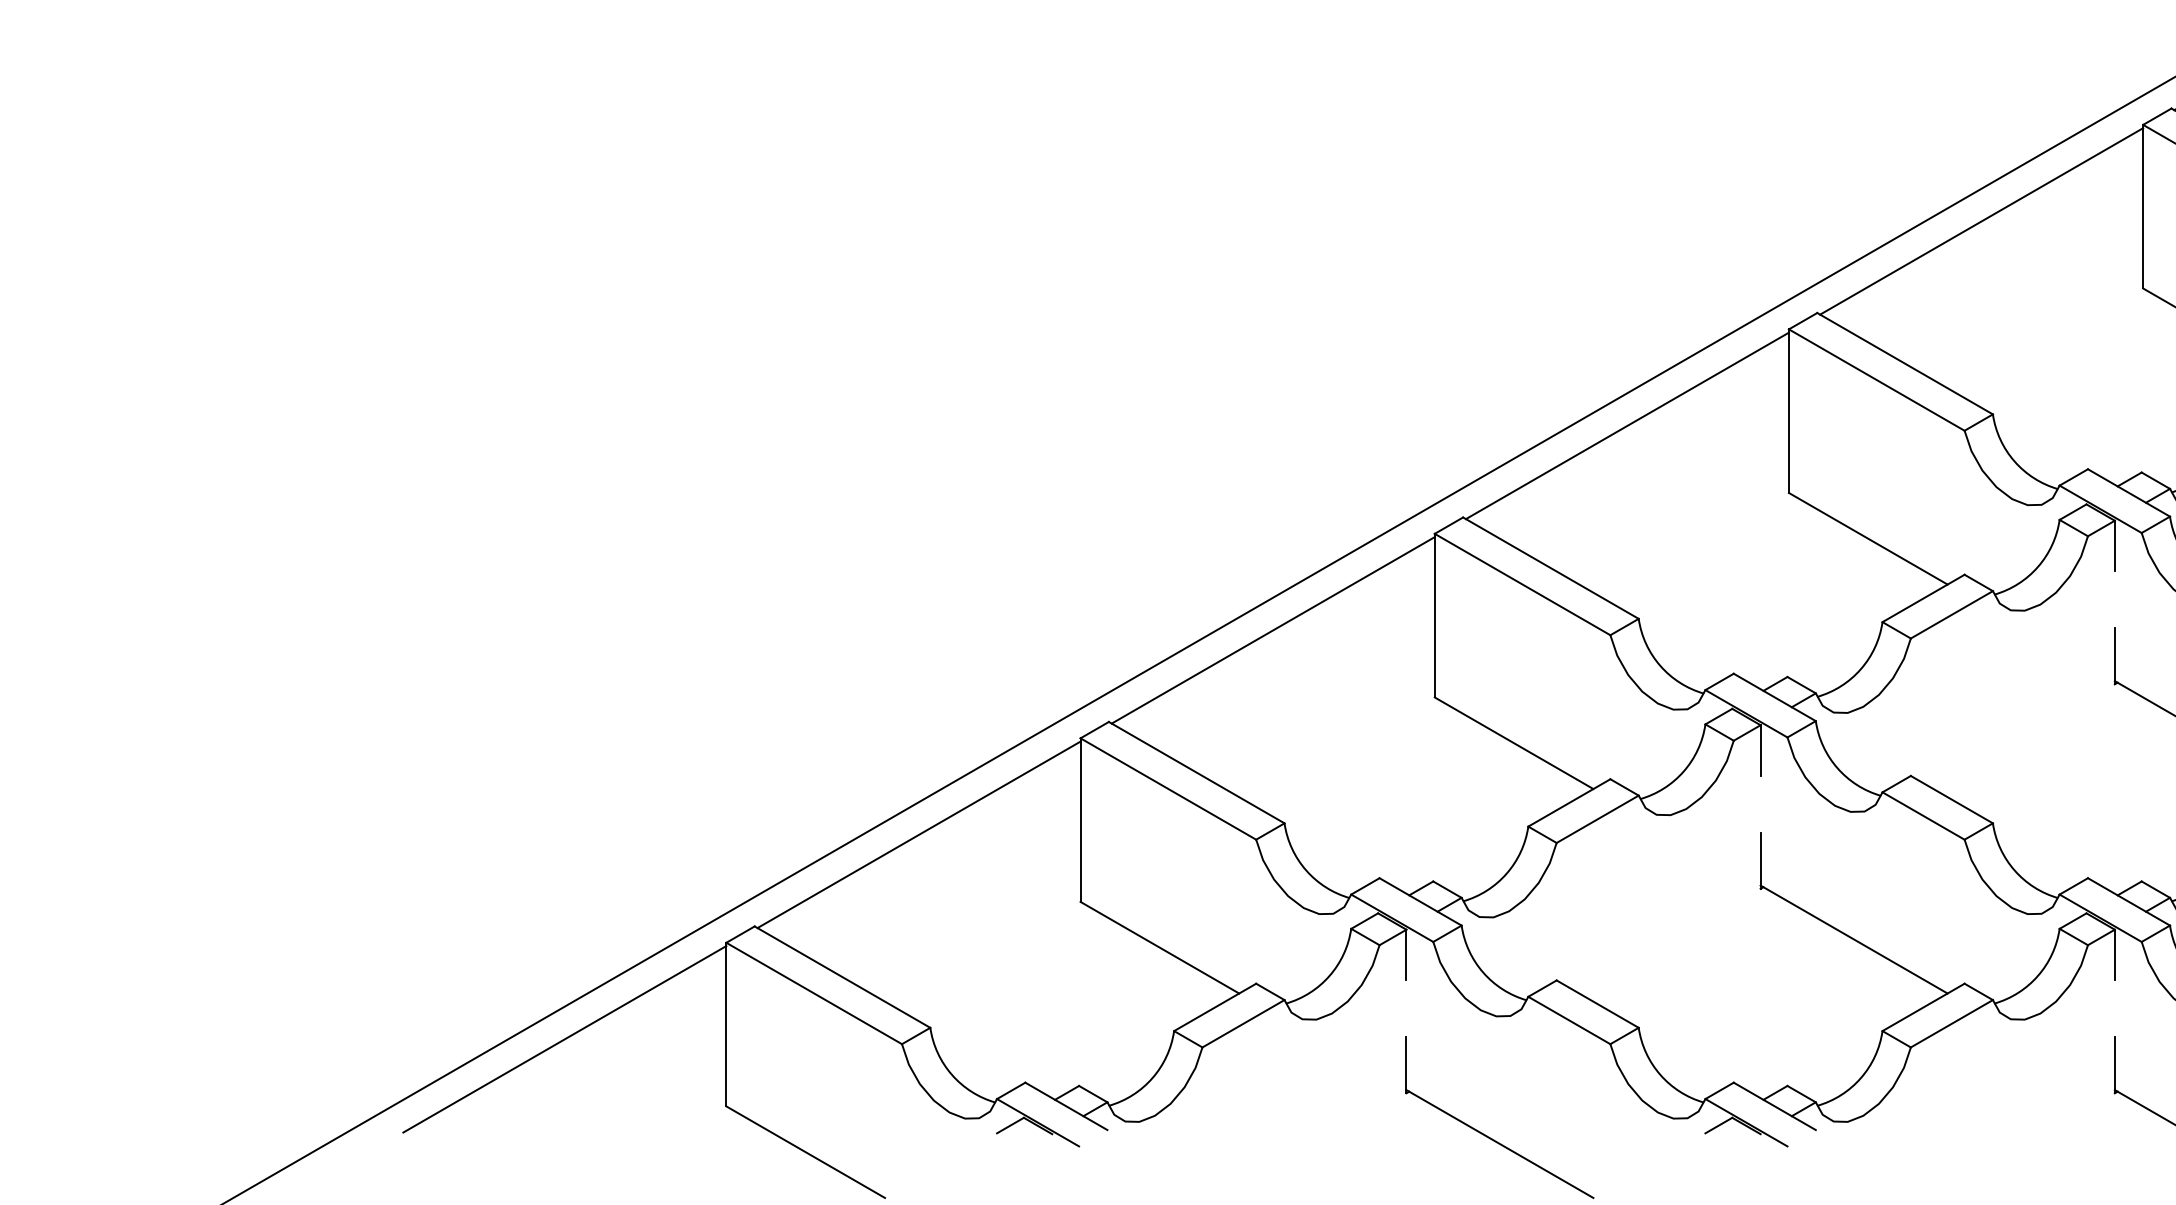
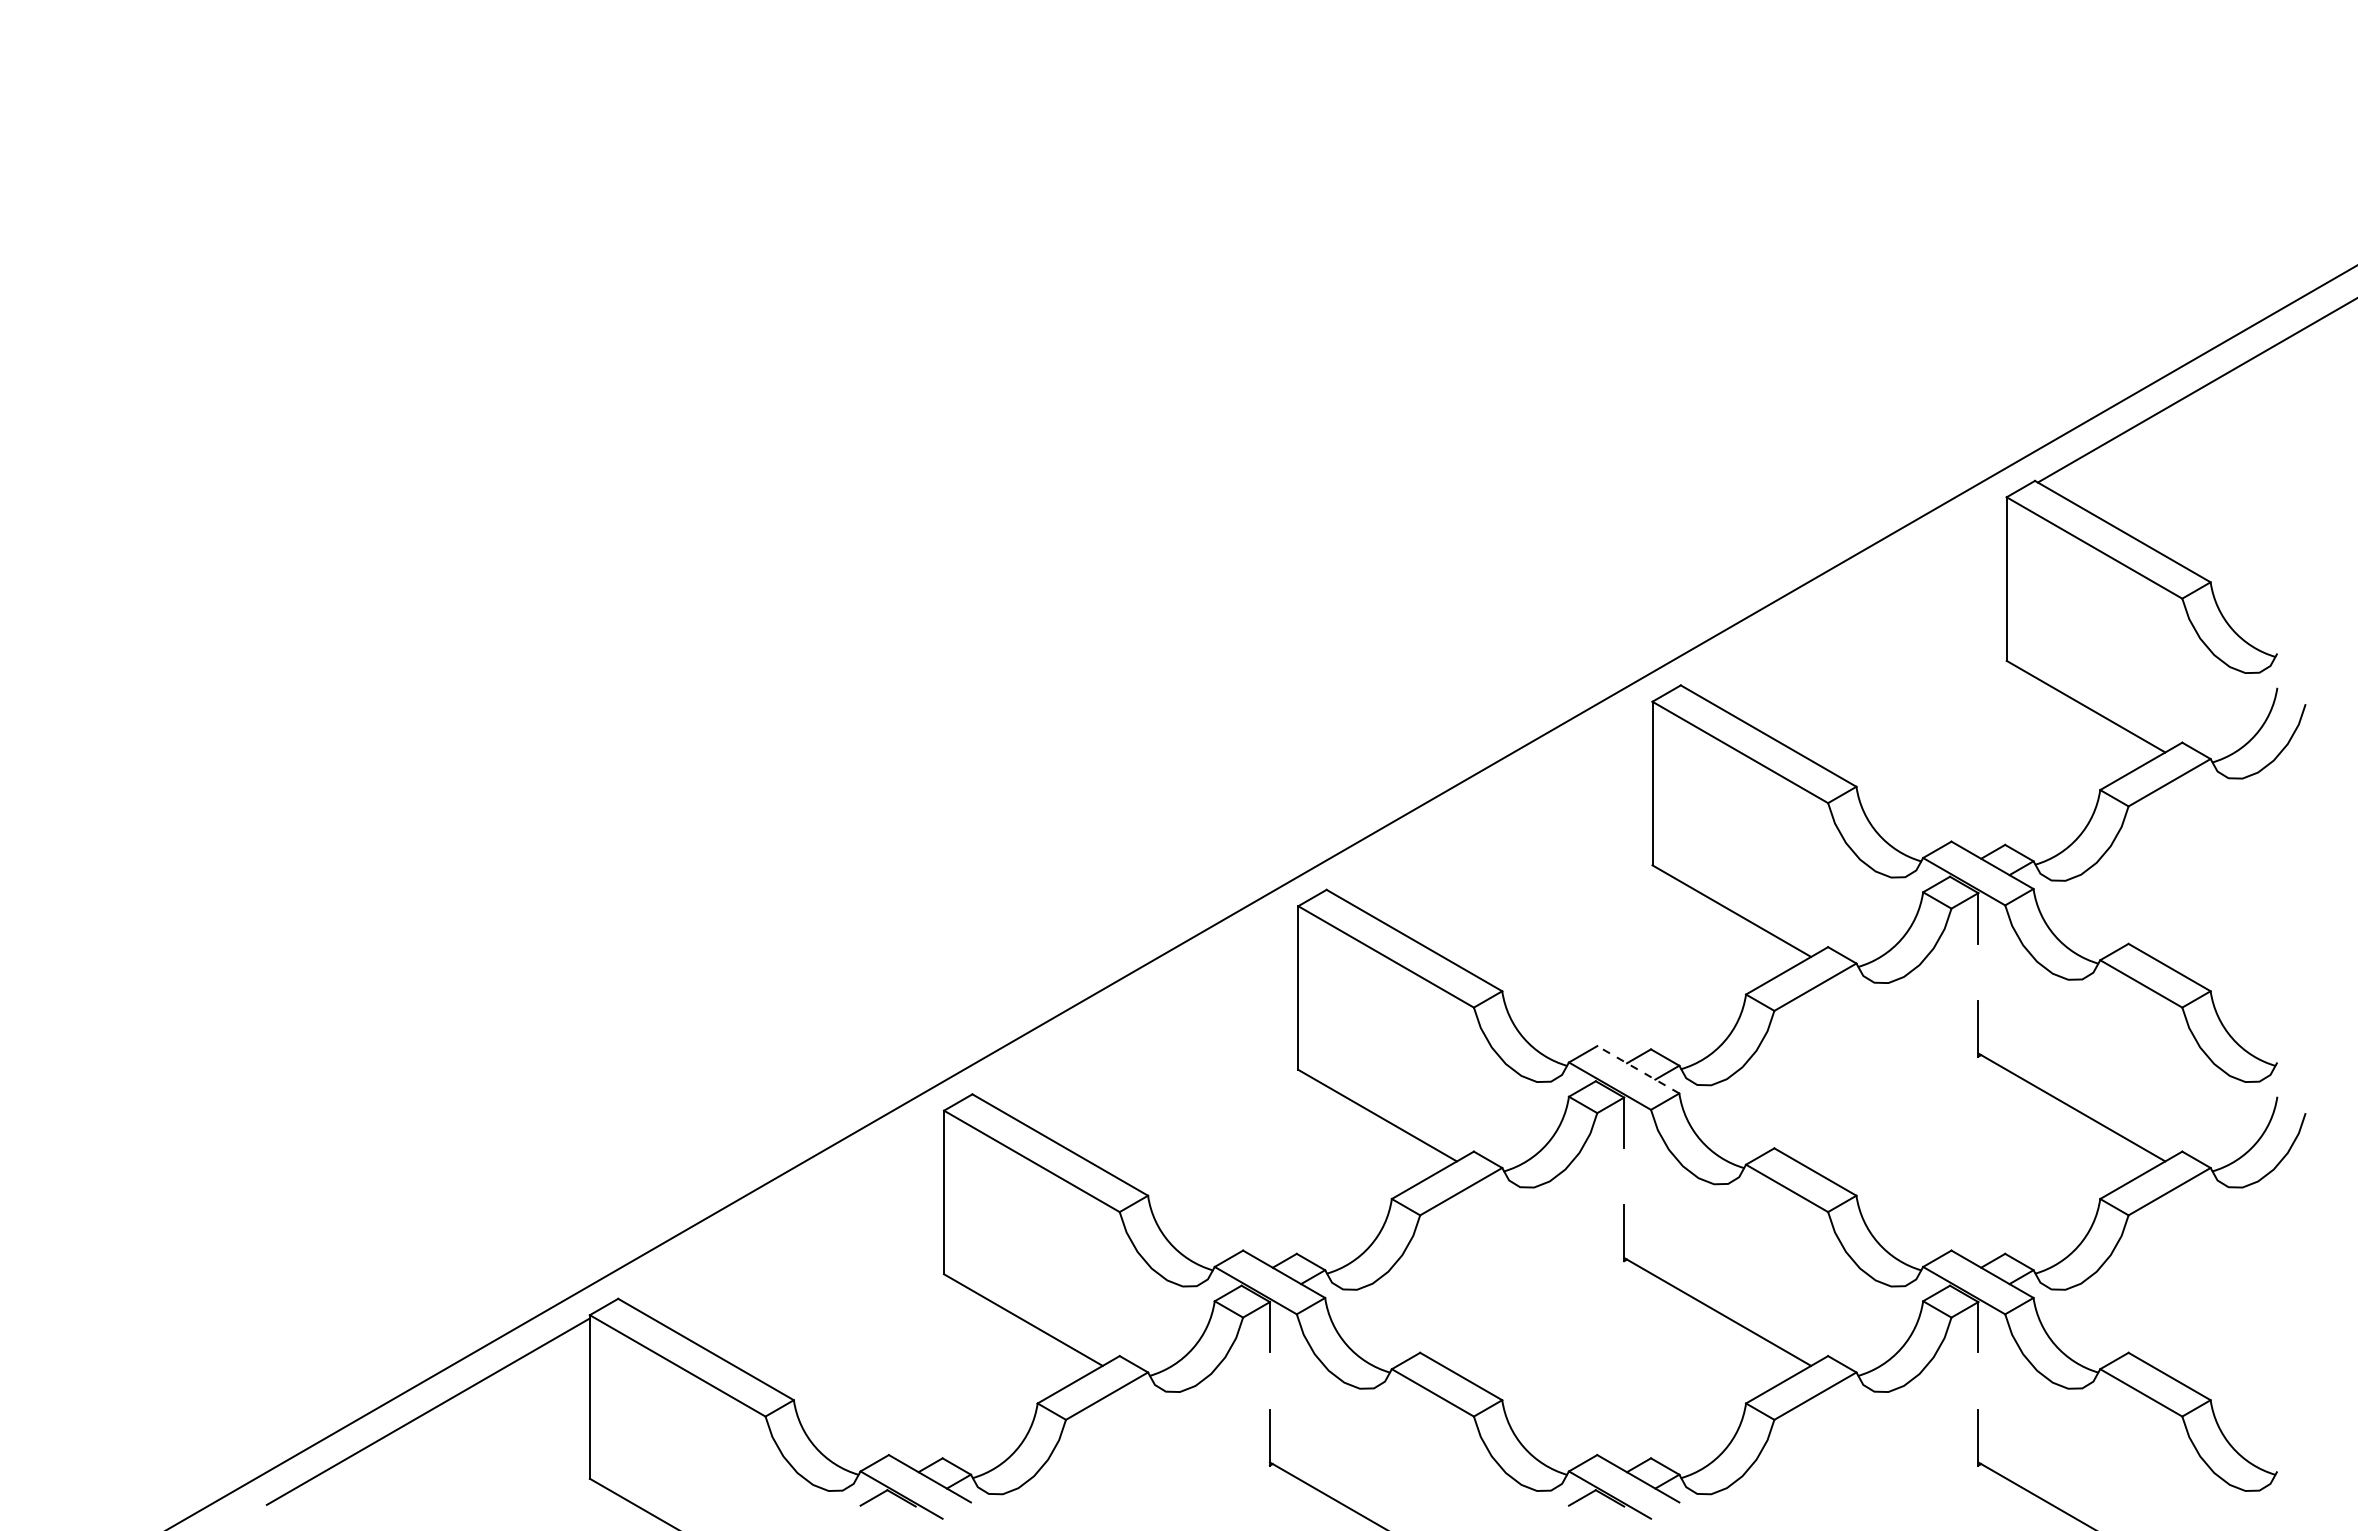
line: (1980, 221) -> (1844, 593), removed
line: (1626, 426) -> (1490, 798), removed
line: (1272, 630) -> (1136, 1002), removed
line: (1773, 697) -> (1637, 1069), solid -> dashed
line: (918, 834) -> (782, 1206), removed

